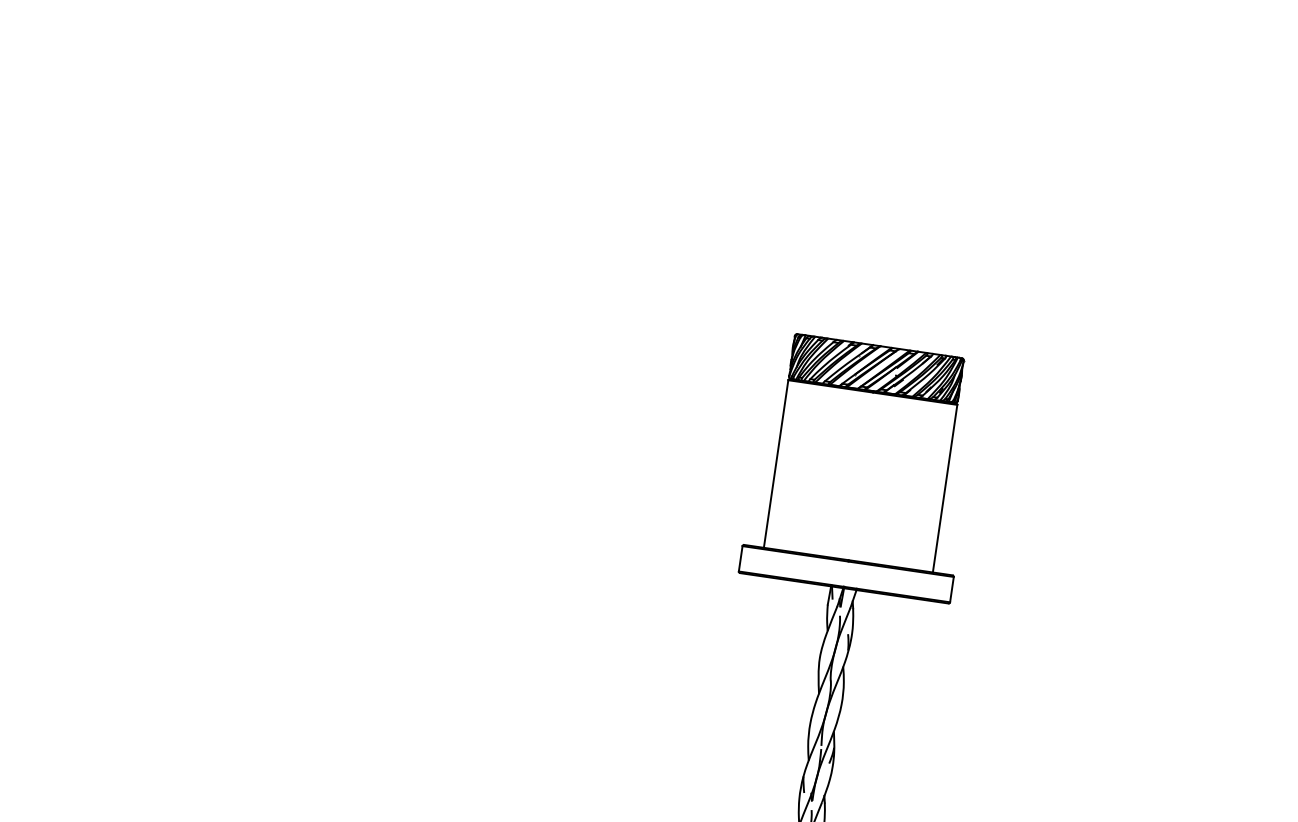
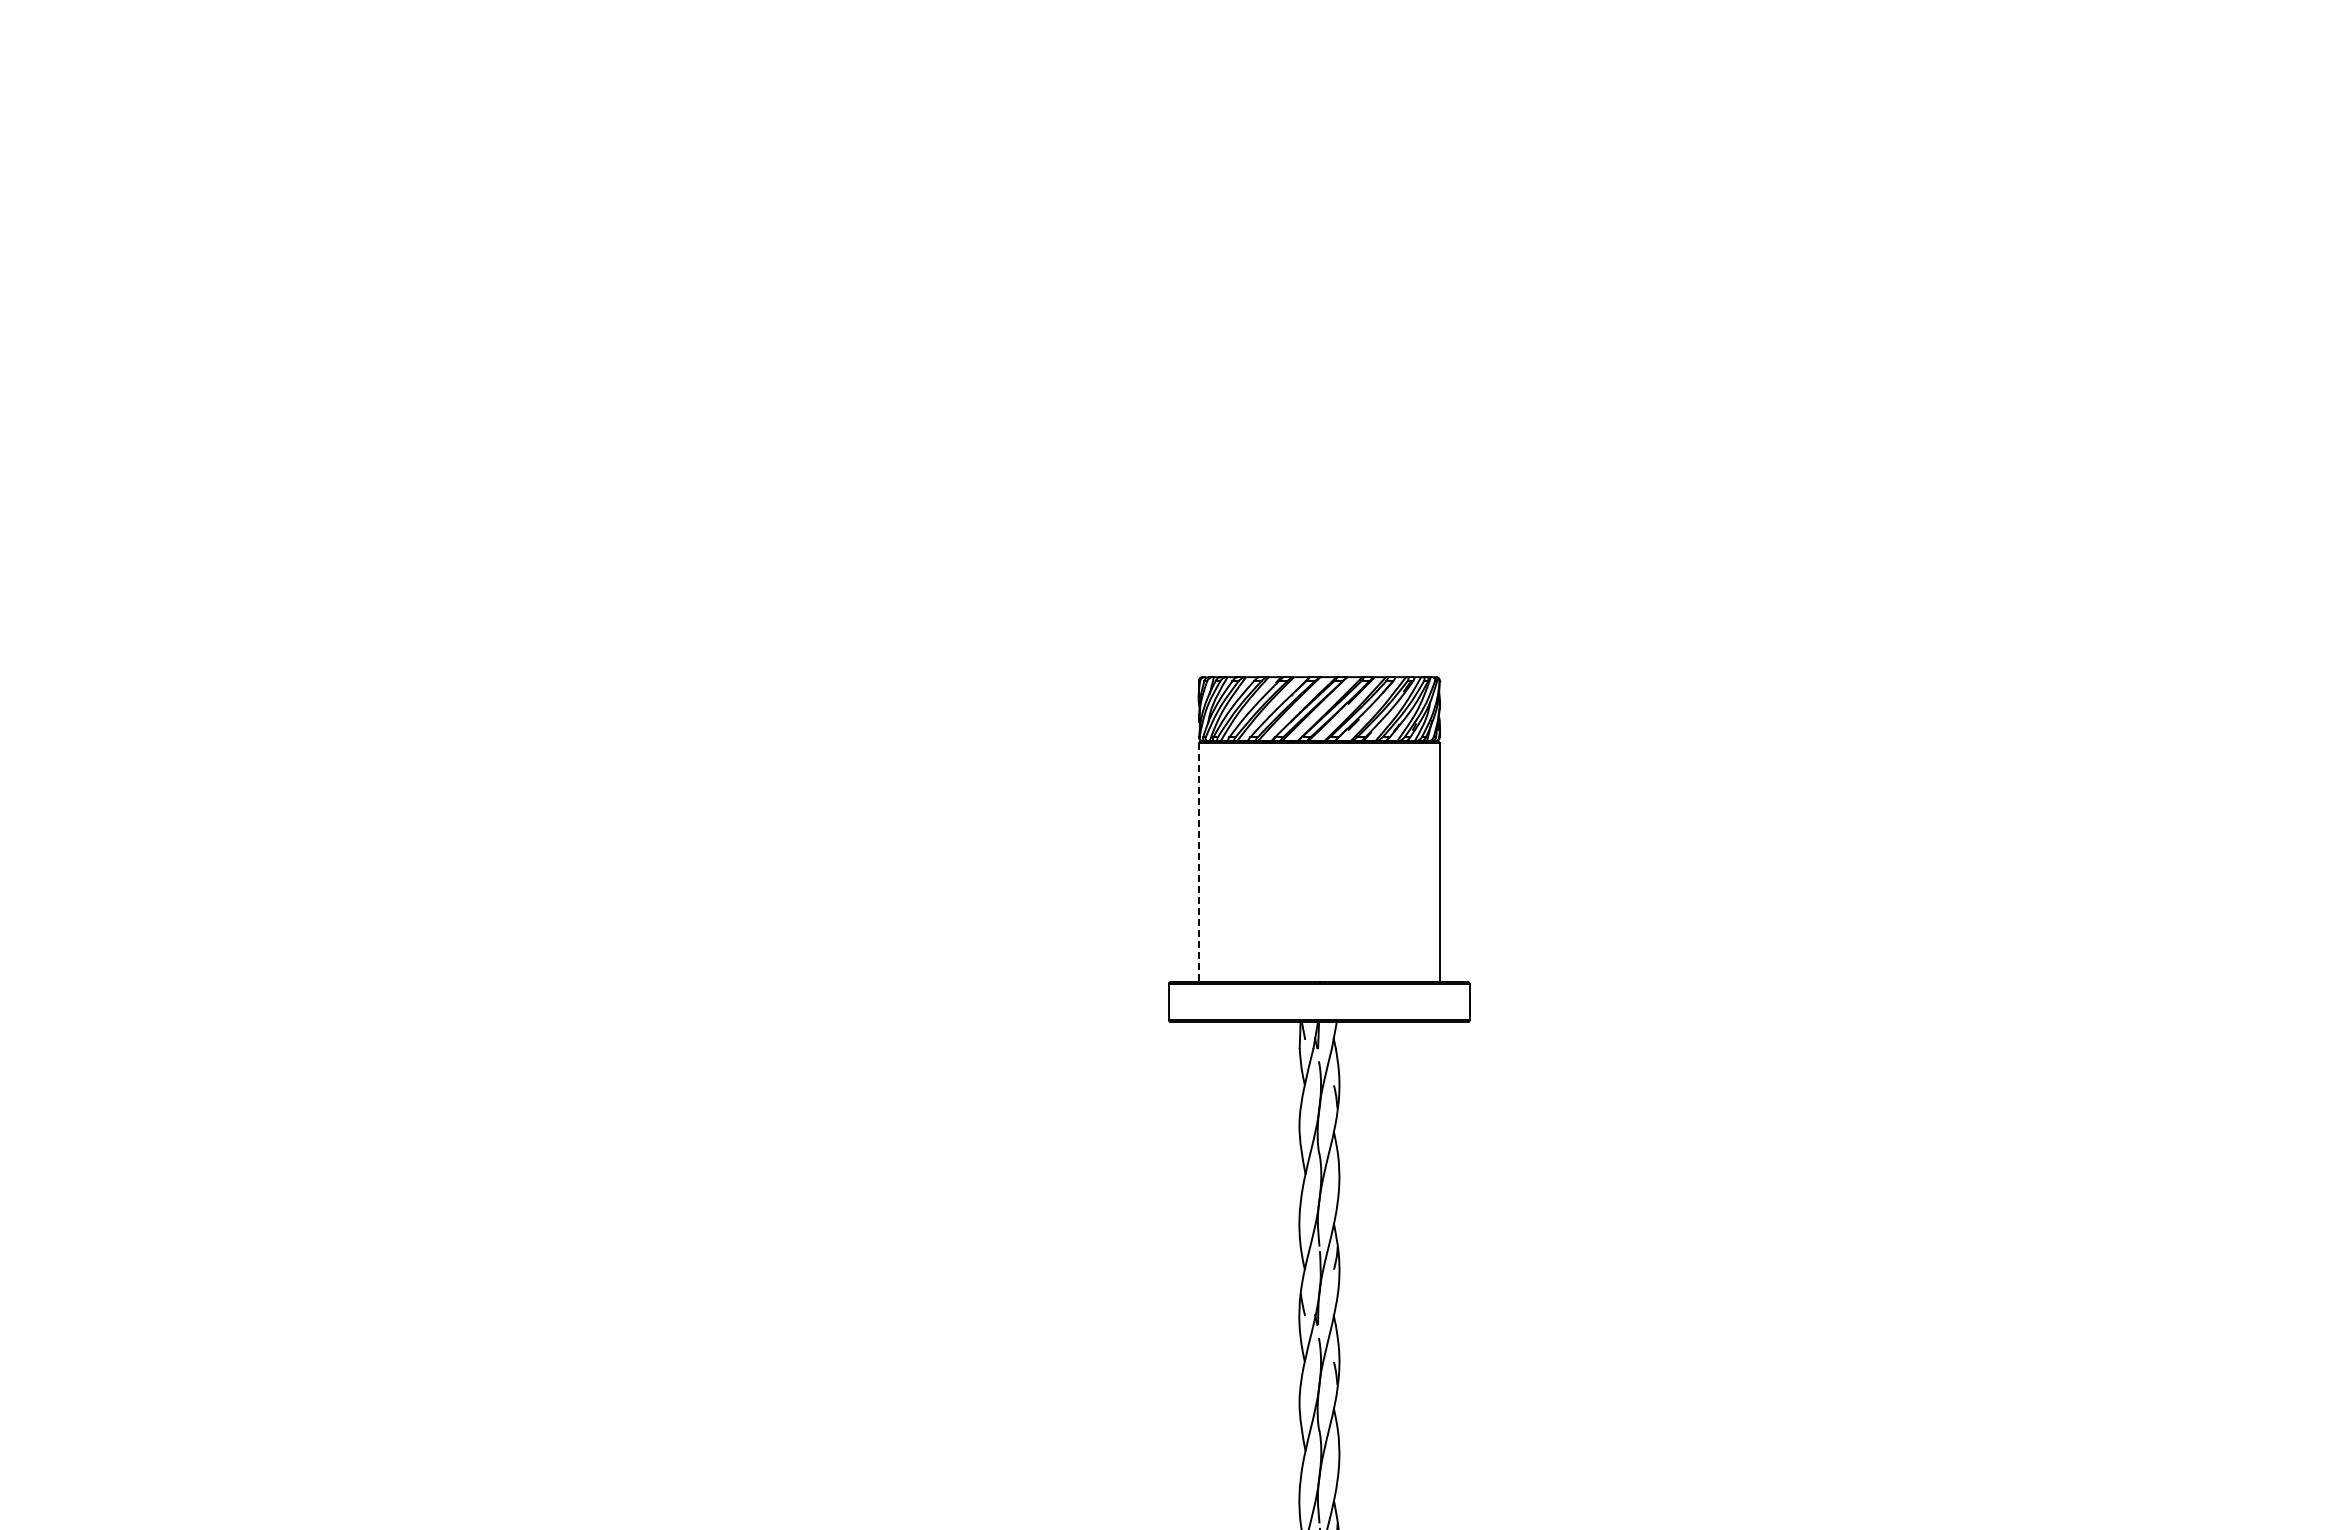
line: (775, 464) -> (1198, 863), solid -> dashed

